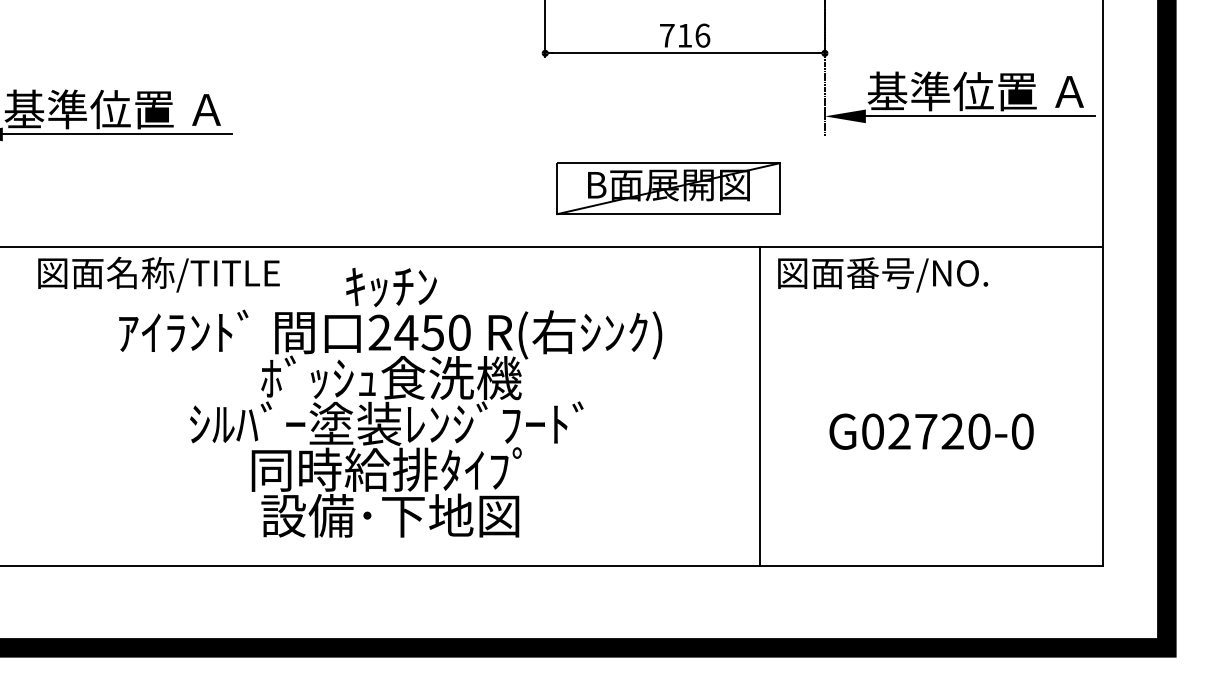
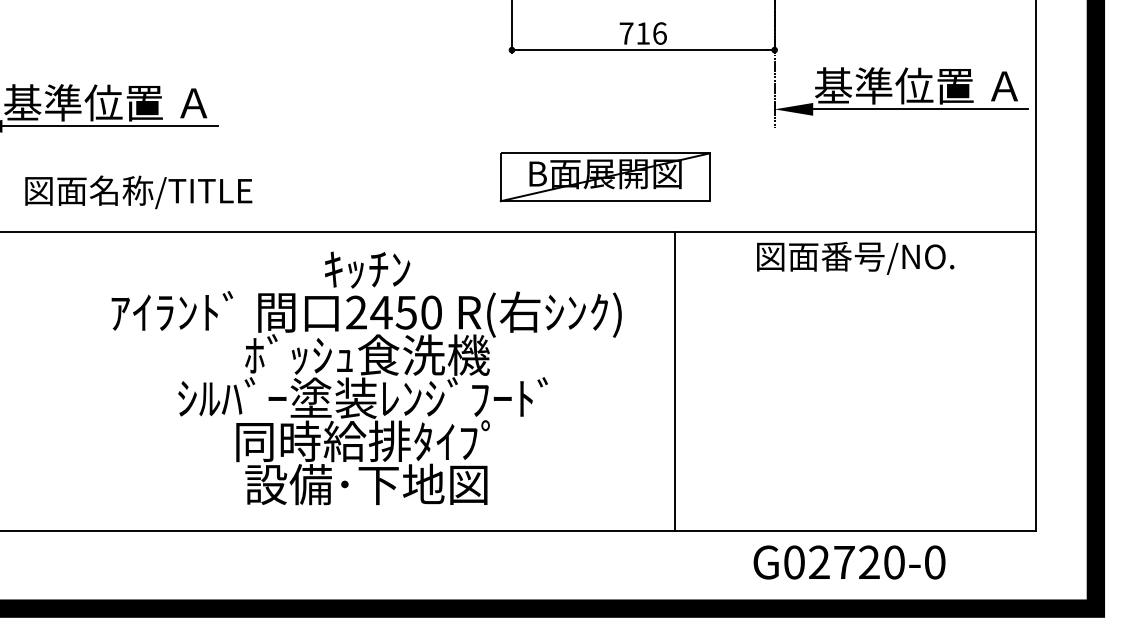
part: (668, 188) -> (605, 177), moved
text: (158, 274) -> (138, 192), moved
text: (883, 274) -> (856, 257), moved
line: (759, 405) -> (674, 380), moved
text: (931, 431) -> (849, 562), moved

